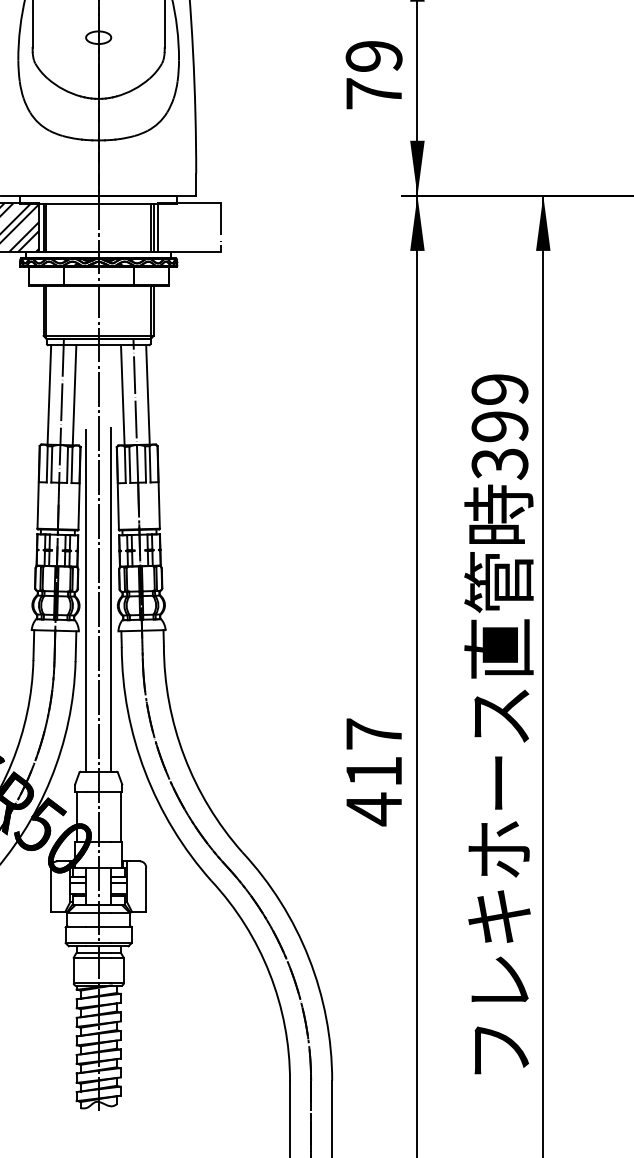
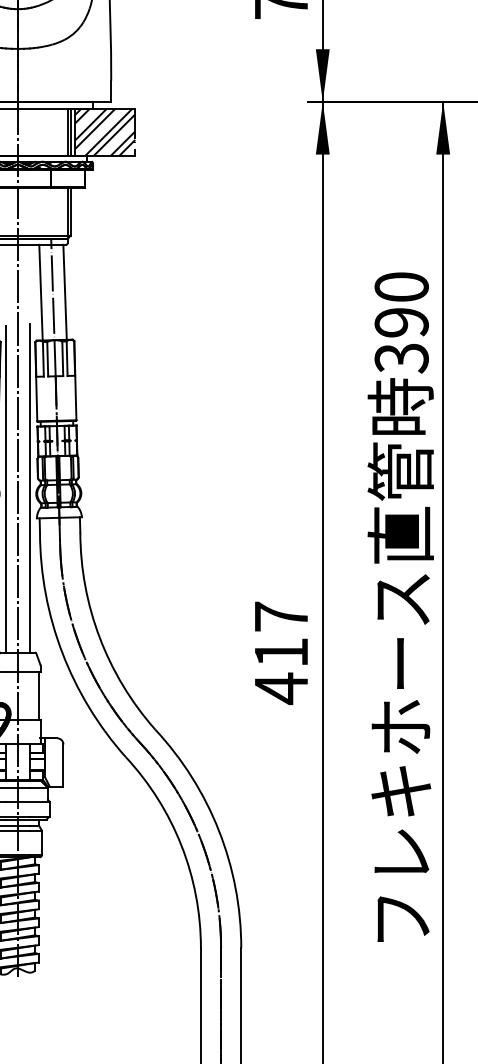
hatch: (189, 227) -> (104, 132), added
text: (499, 389) -> (401, 287), 399 -> 390

